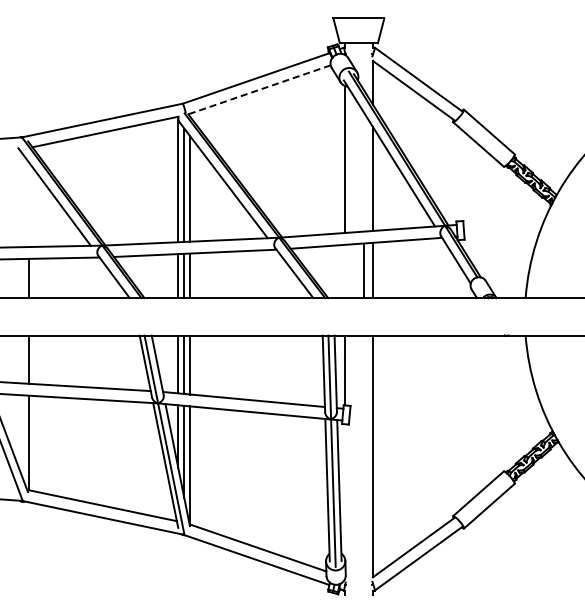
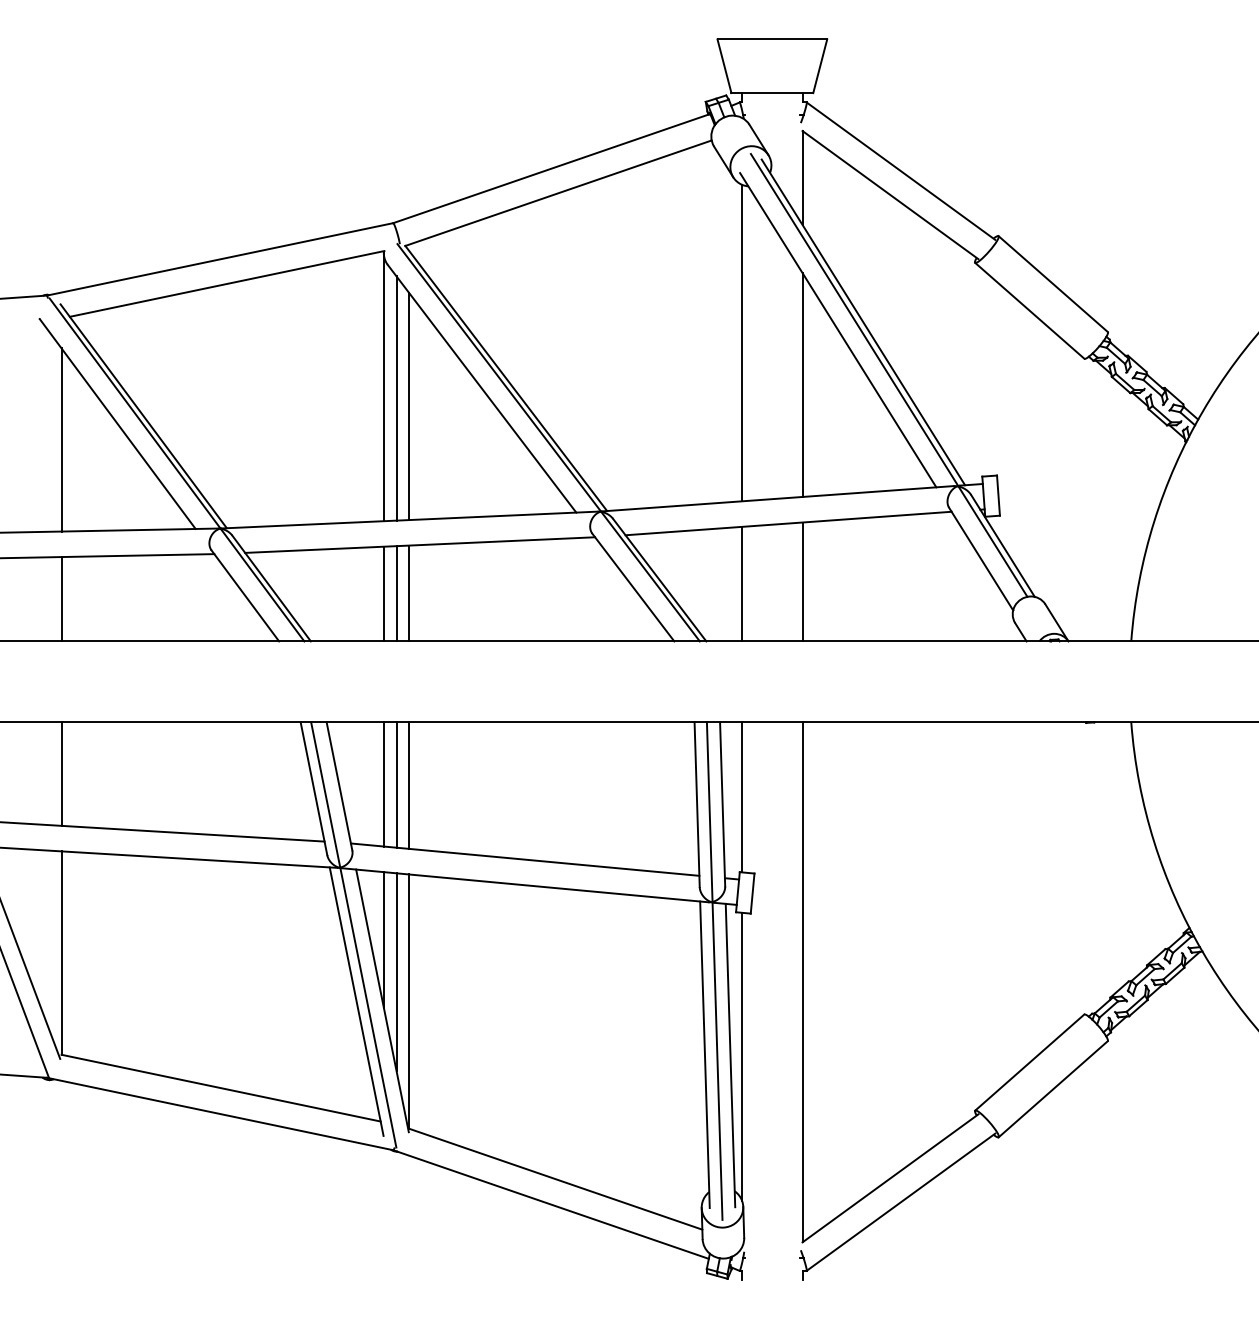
line: (259, 90) -> (558, 194), dashed -> solid
line: (28, 204) -> (61, 439), added
line: (363, 271) -> (741, 584), moved
line: (344, 491) -> (741, 1057), added

